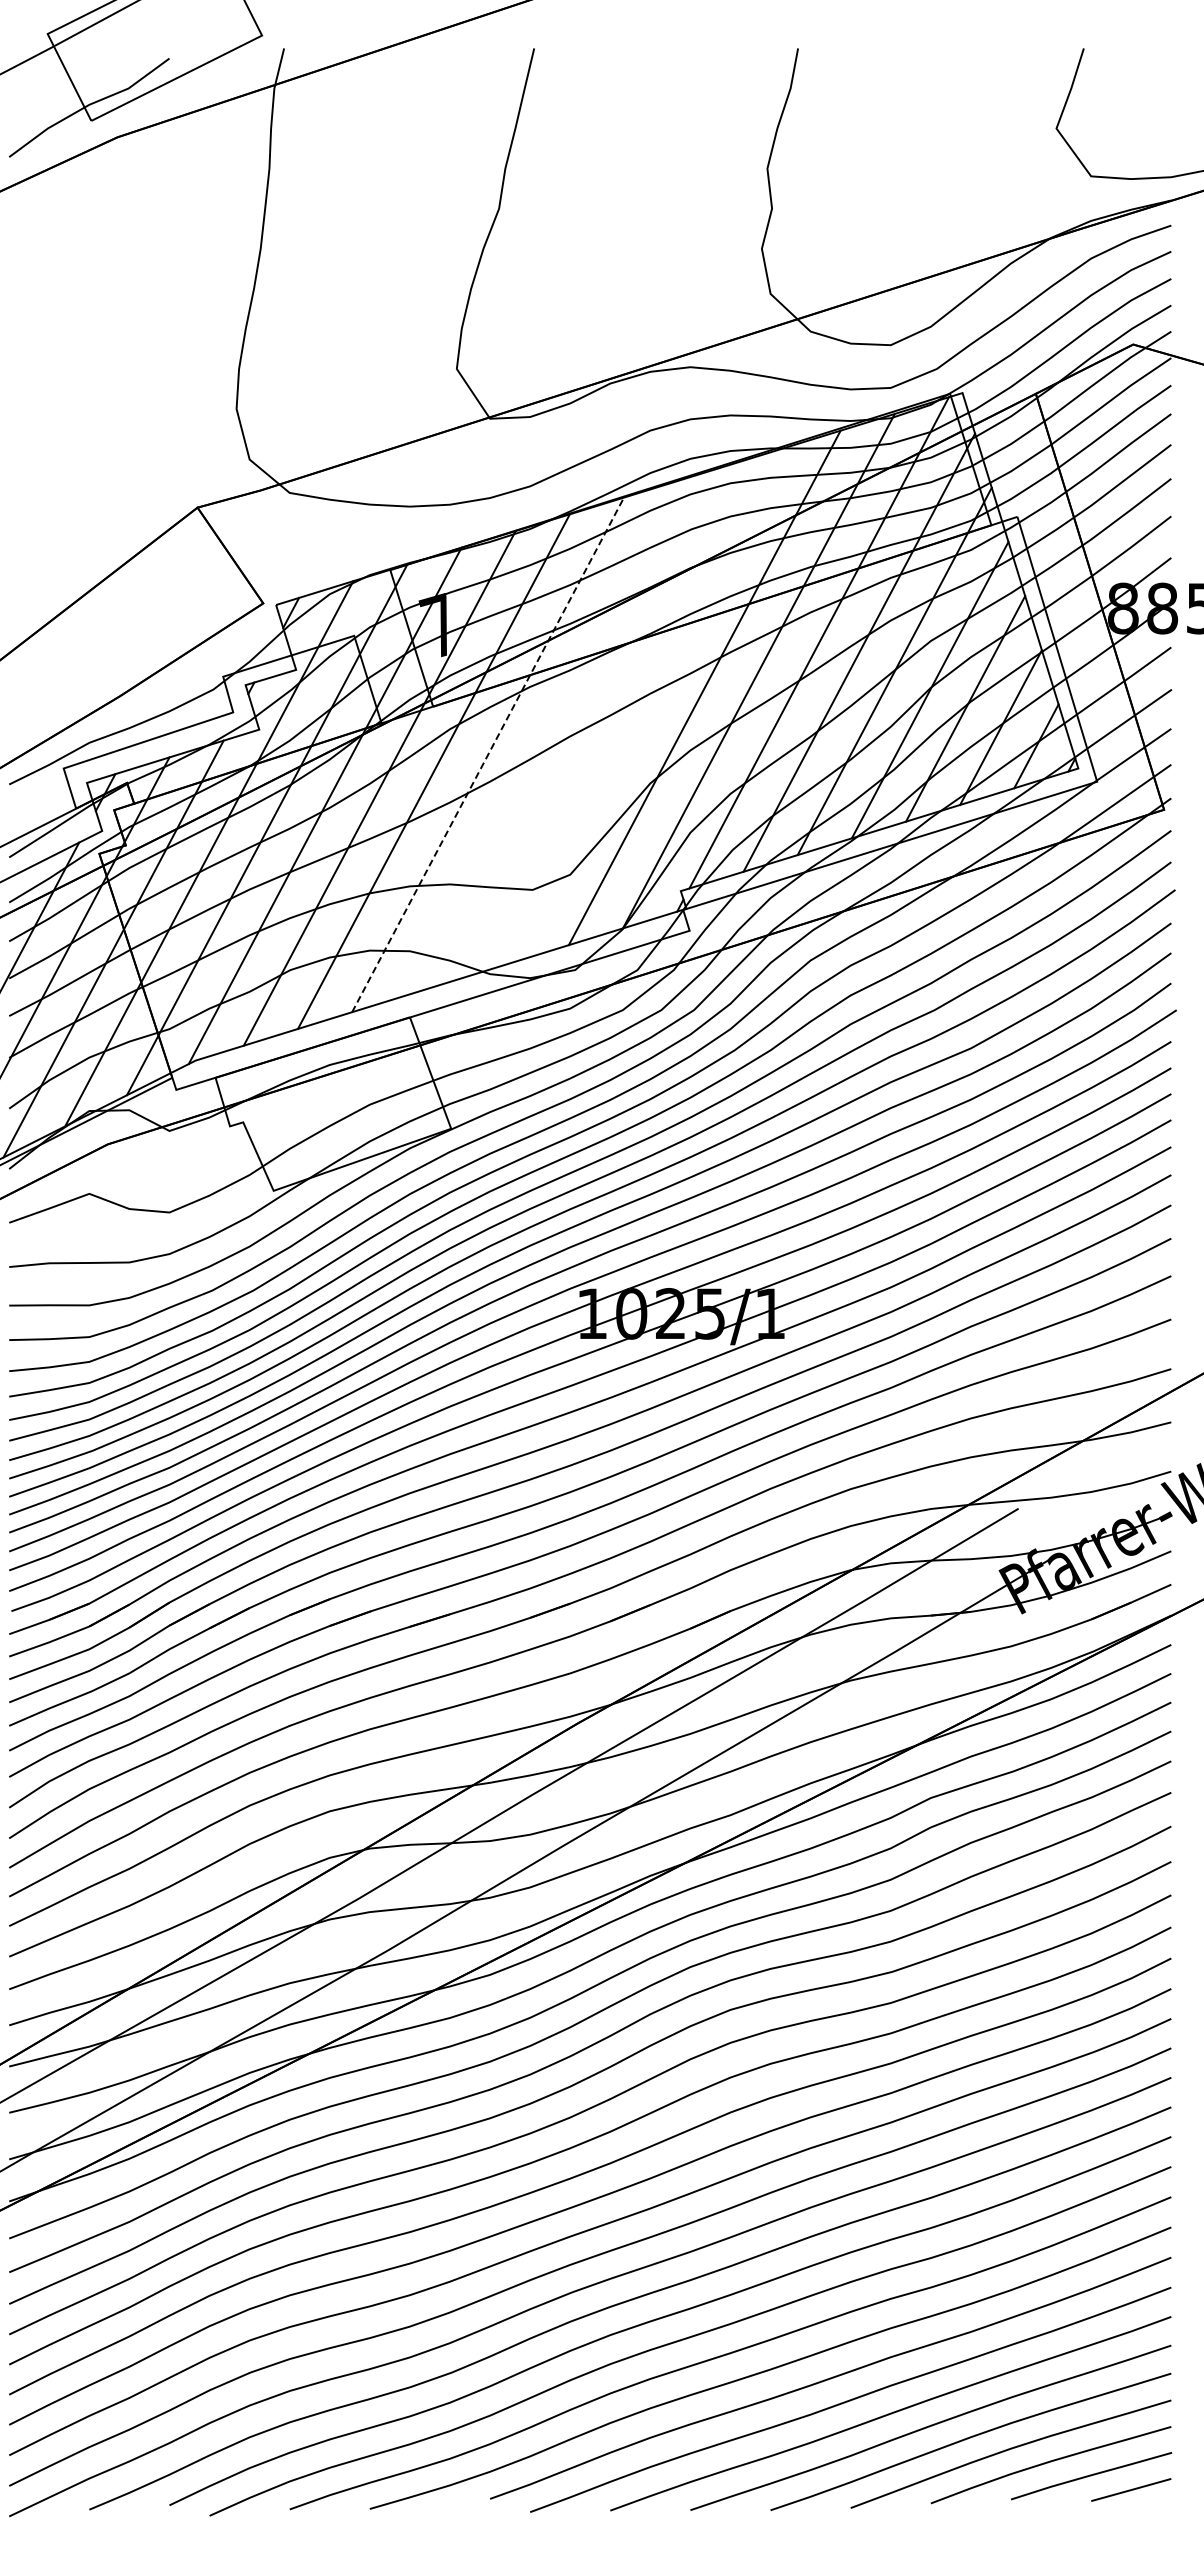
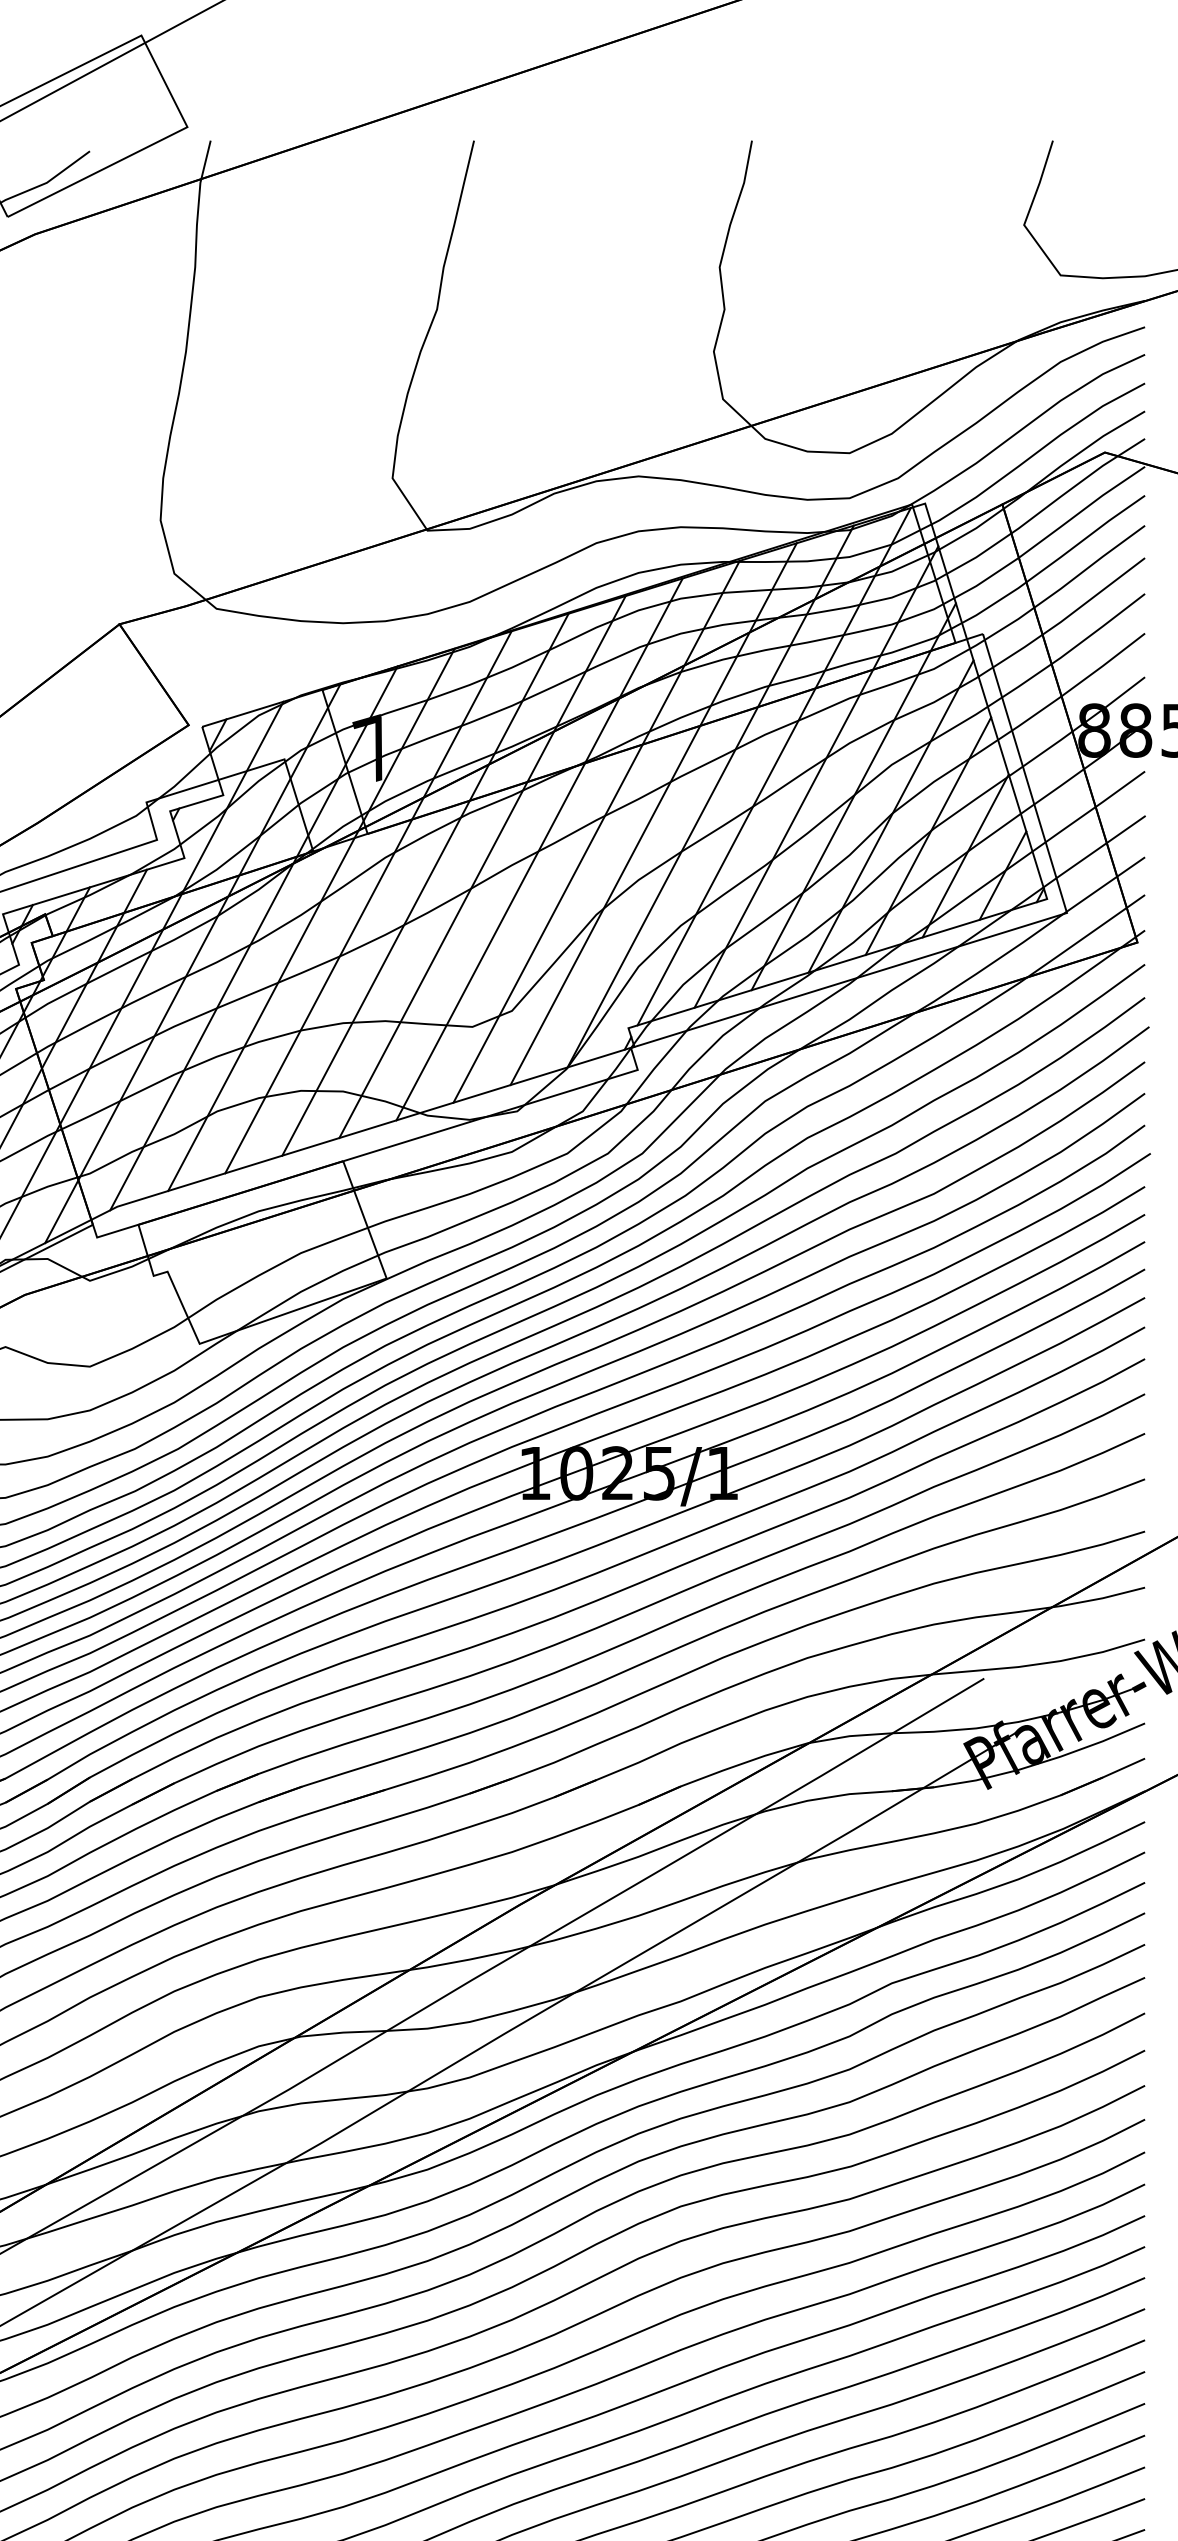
line: (650, 704) -> (596, 831), added
line: (596, 721) -> (539, 849), added
line: (542, 737) -> (482, 866), added
line: (488, 754) -> (425, 884), dashed -> solid

